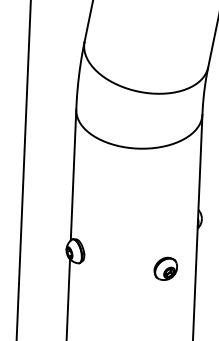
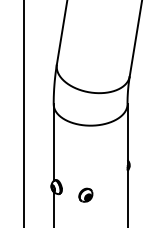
part: (165, 267) -> (85, 194), moved

